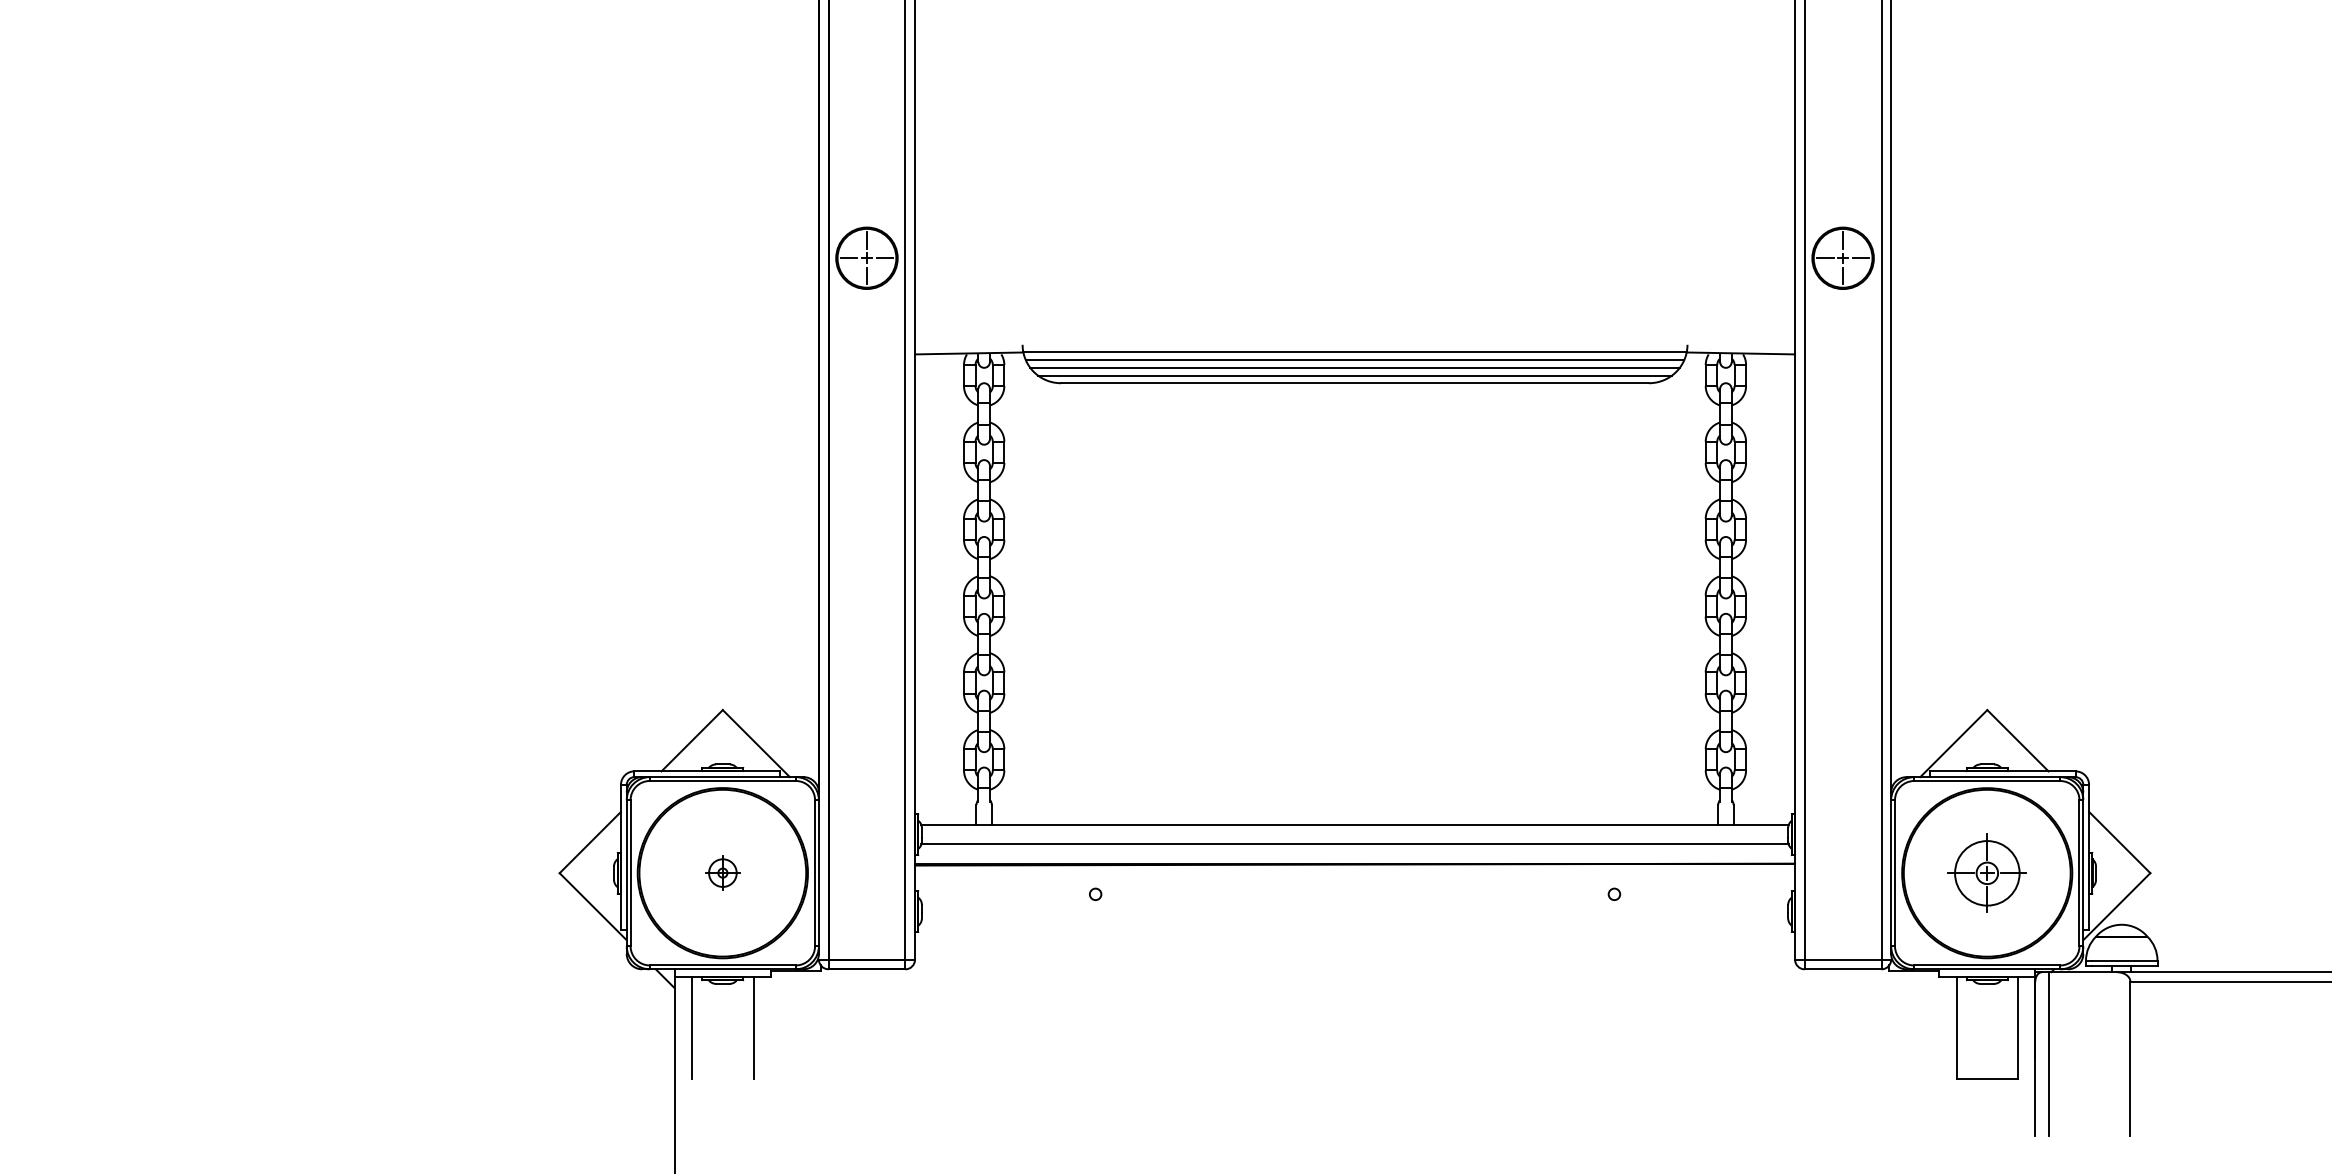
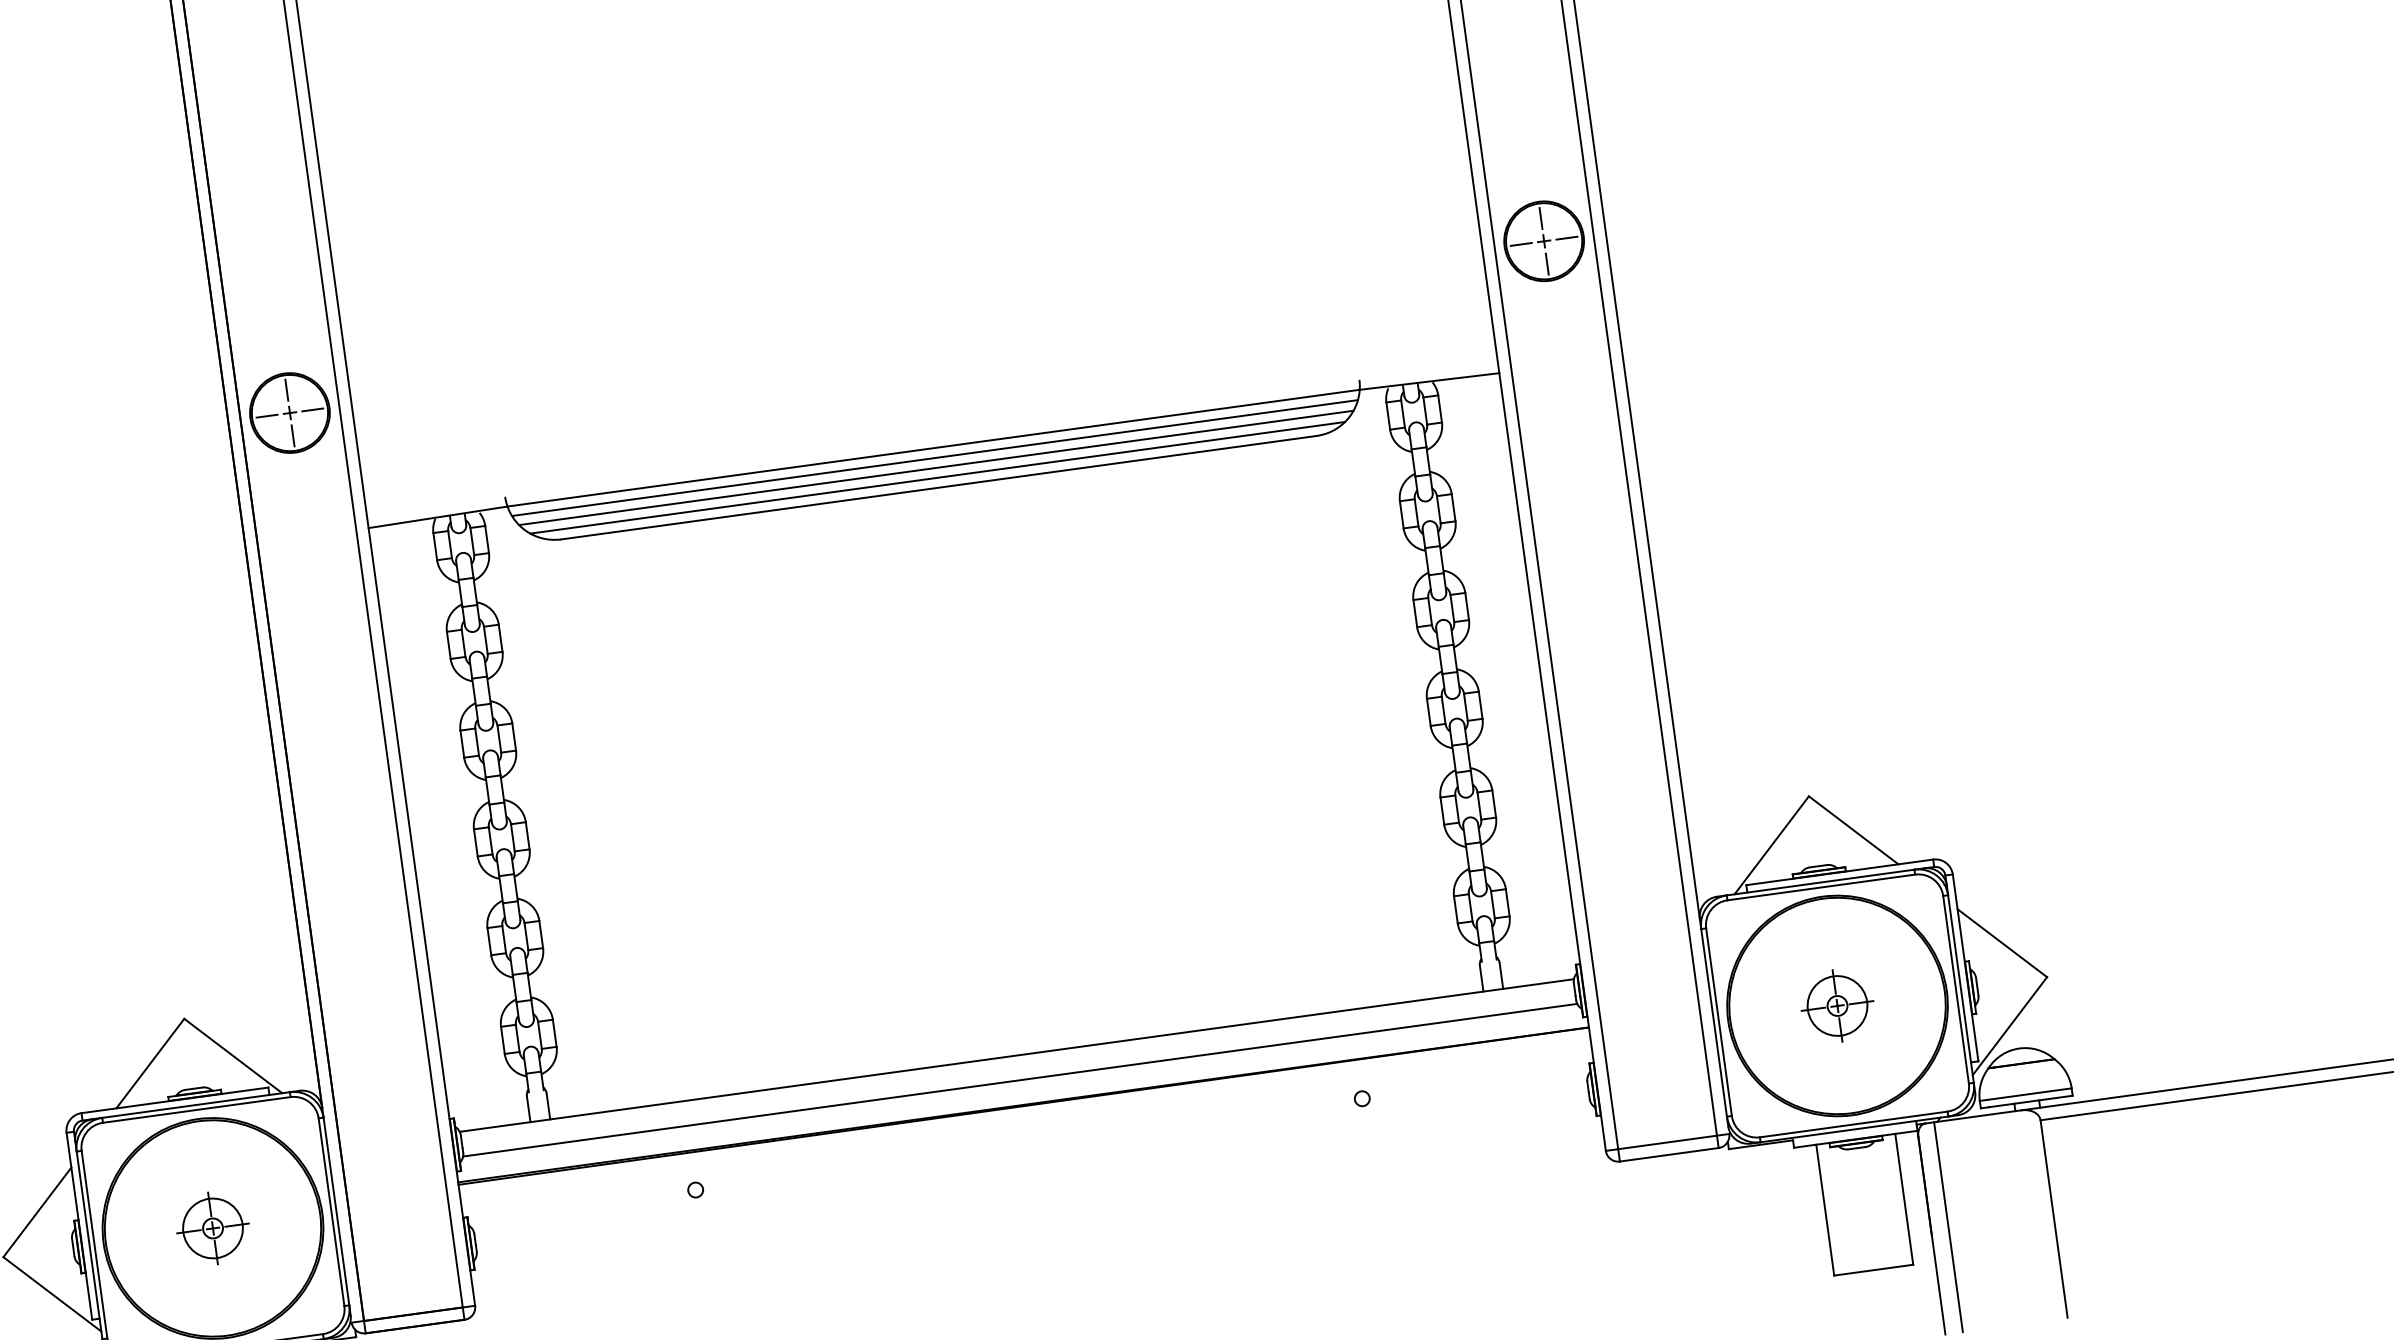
part: (722, 872) -> (212, 1227), size x1.67
part: (1986, 872) -> (1836, 1005), size x0.71

